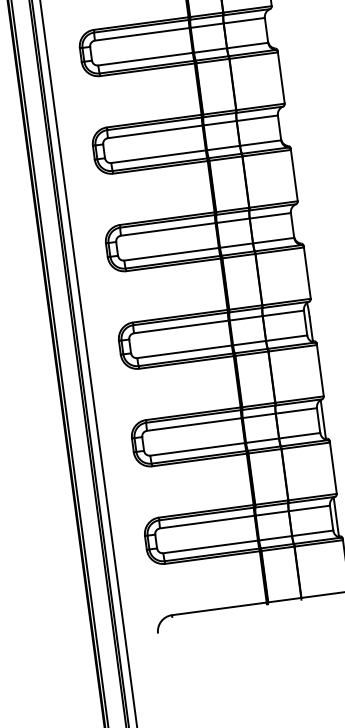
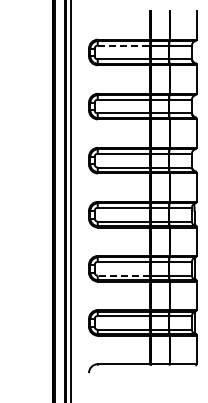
line: (143, 33) -> (124, 45), solid -> dashed
line: (196, 449) -> (123, 275), solid -> dashed

